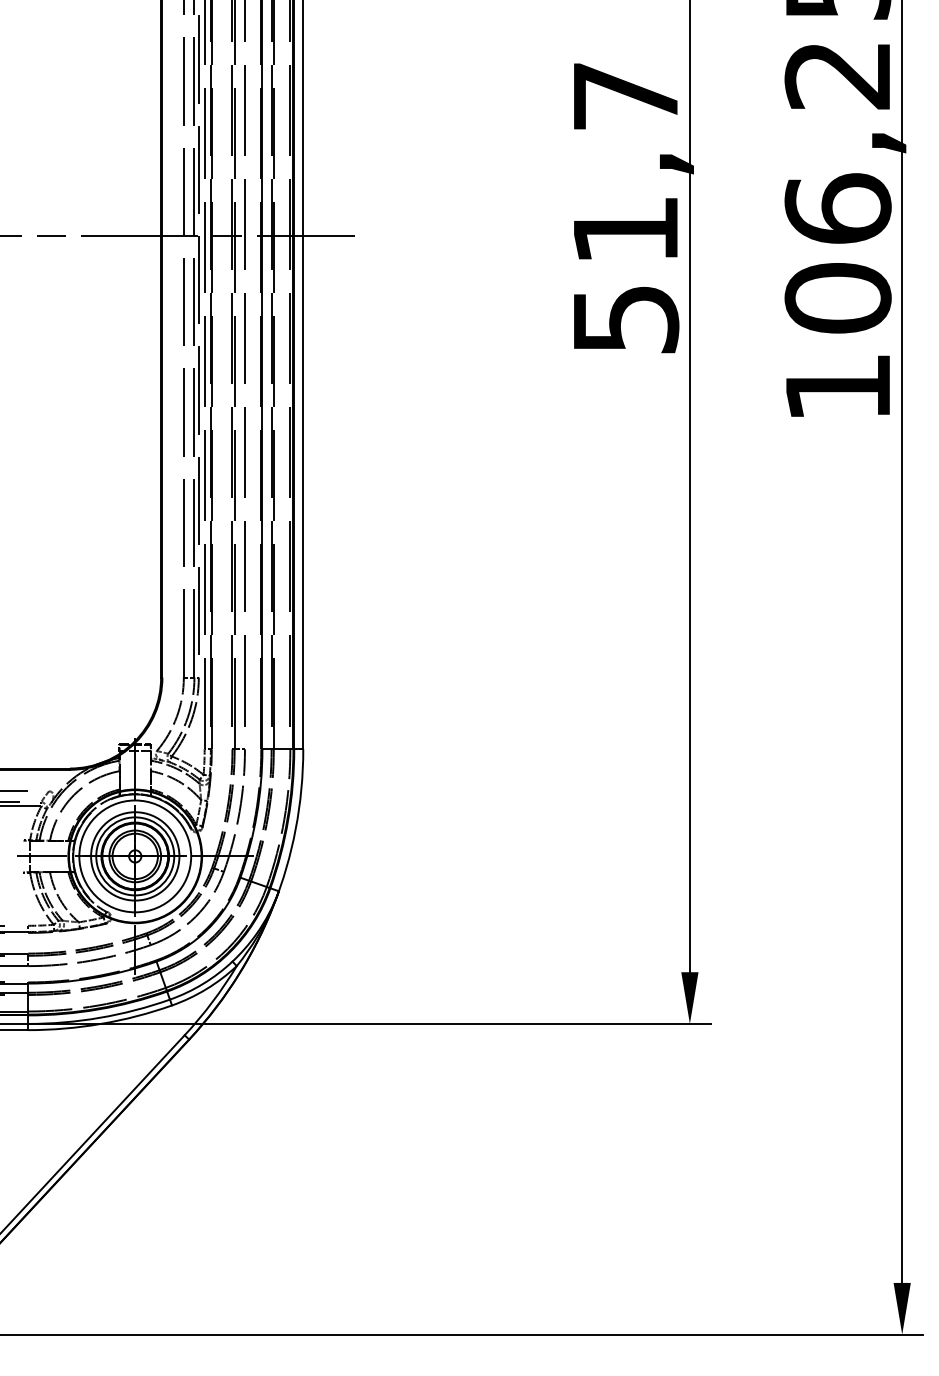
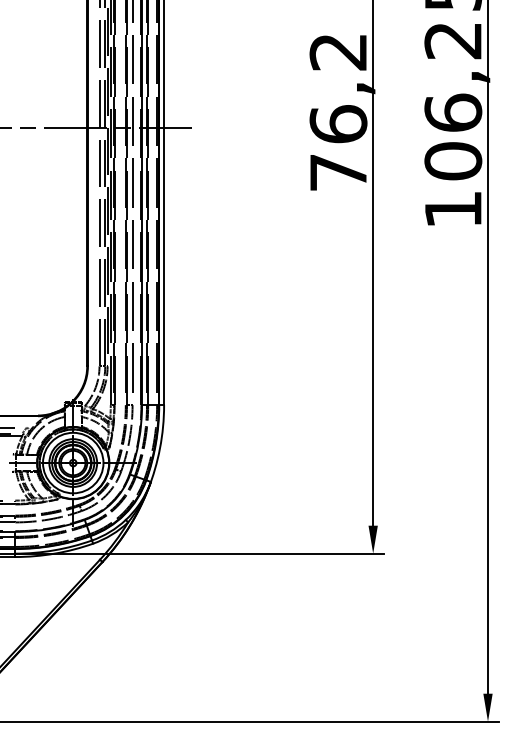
text: (625, 208) -> (338, 112), 51,7 -> 76,2

